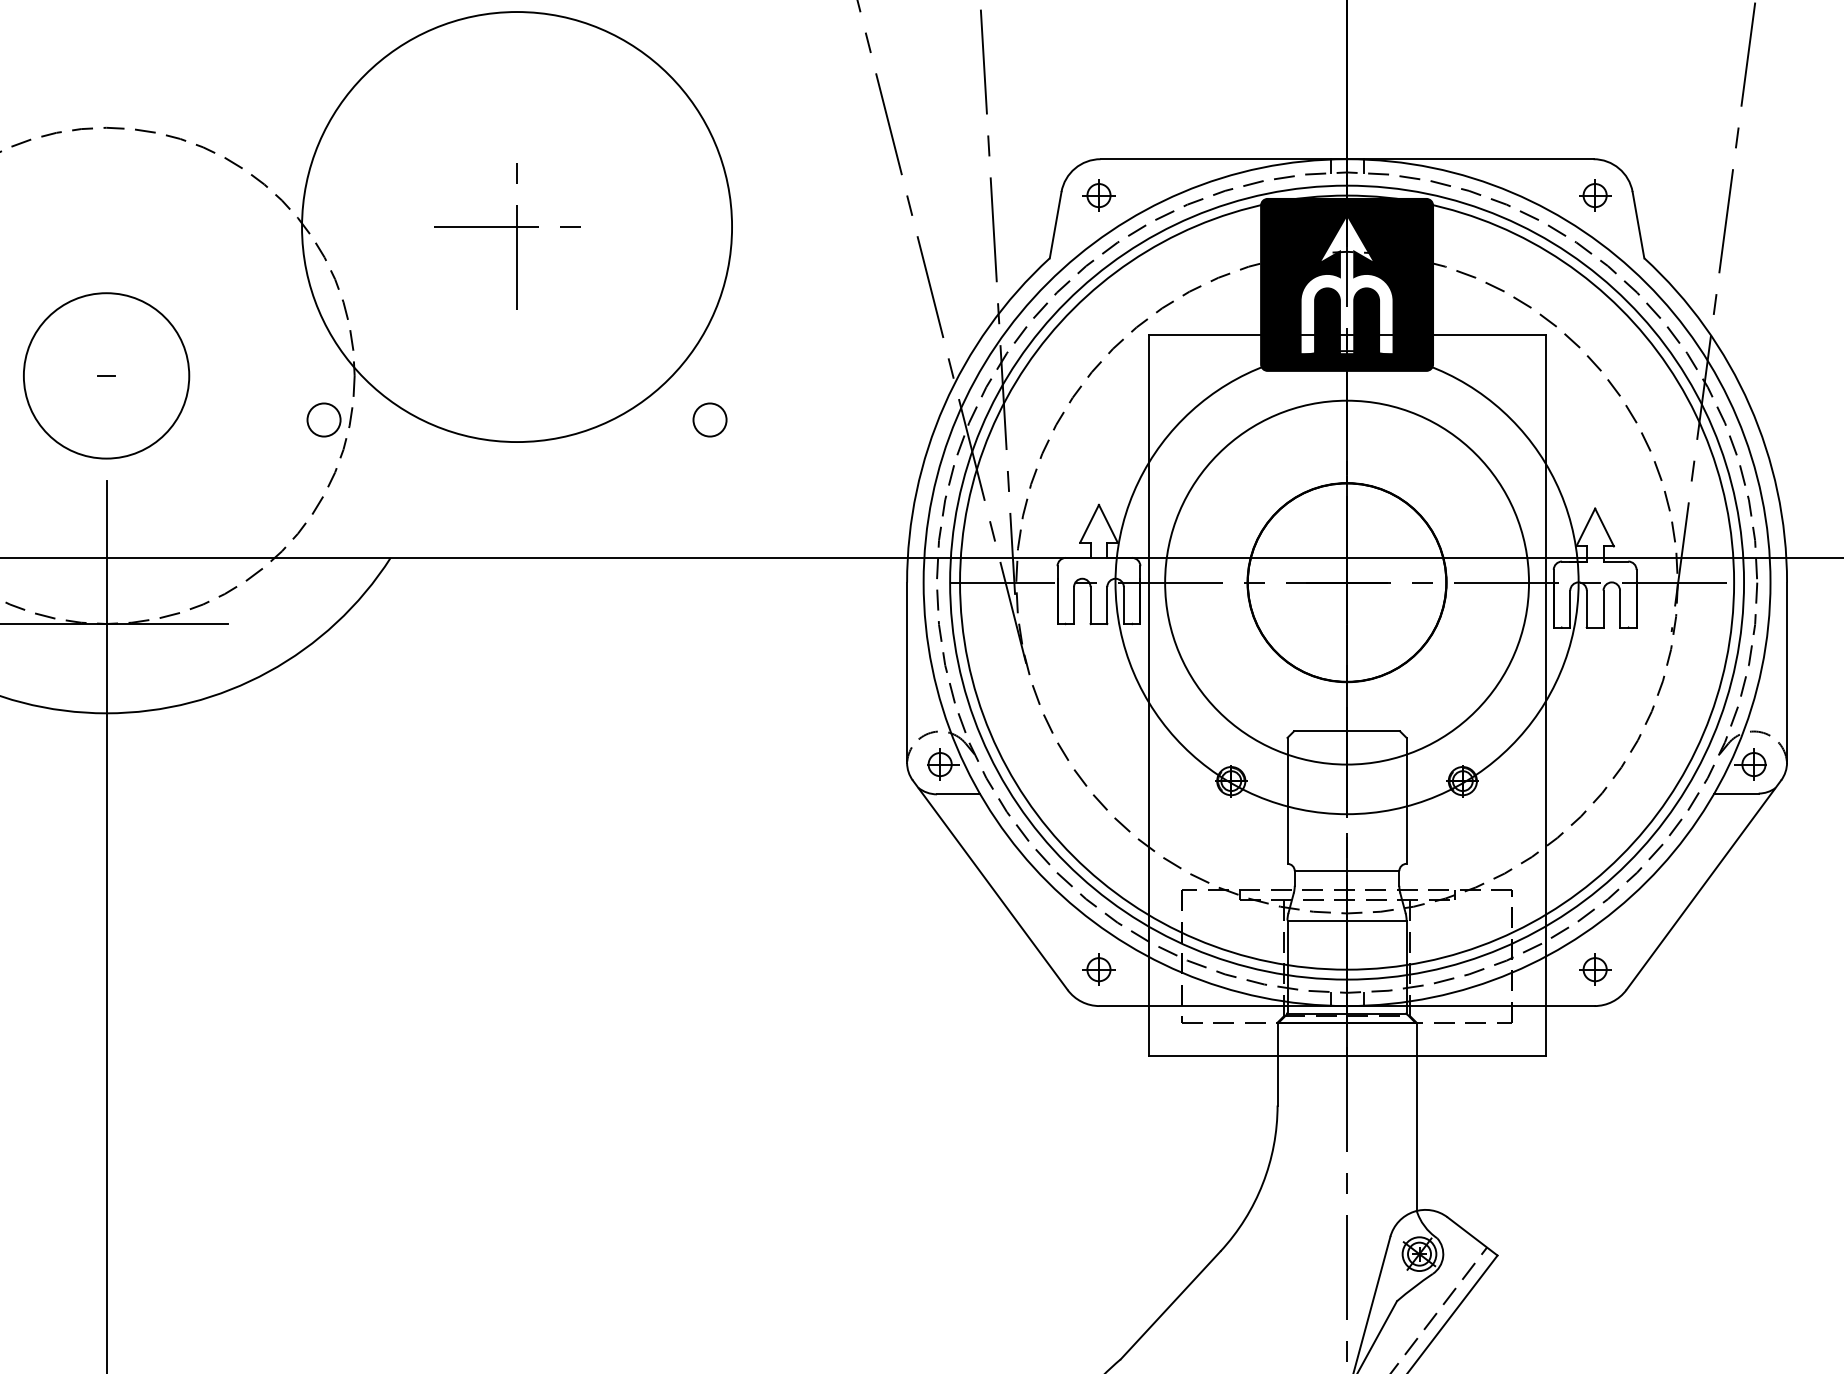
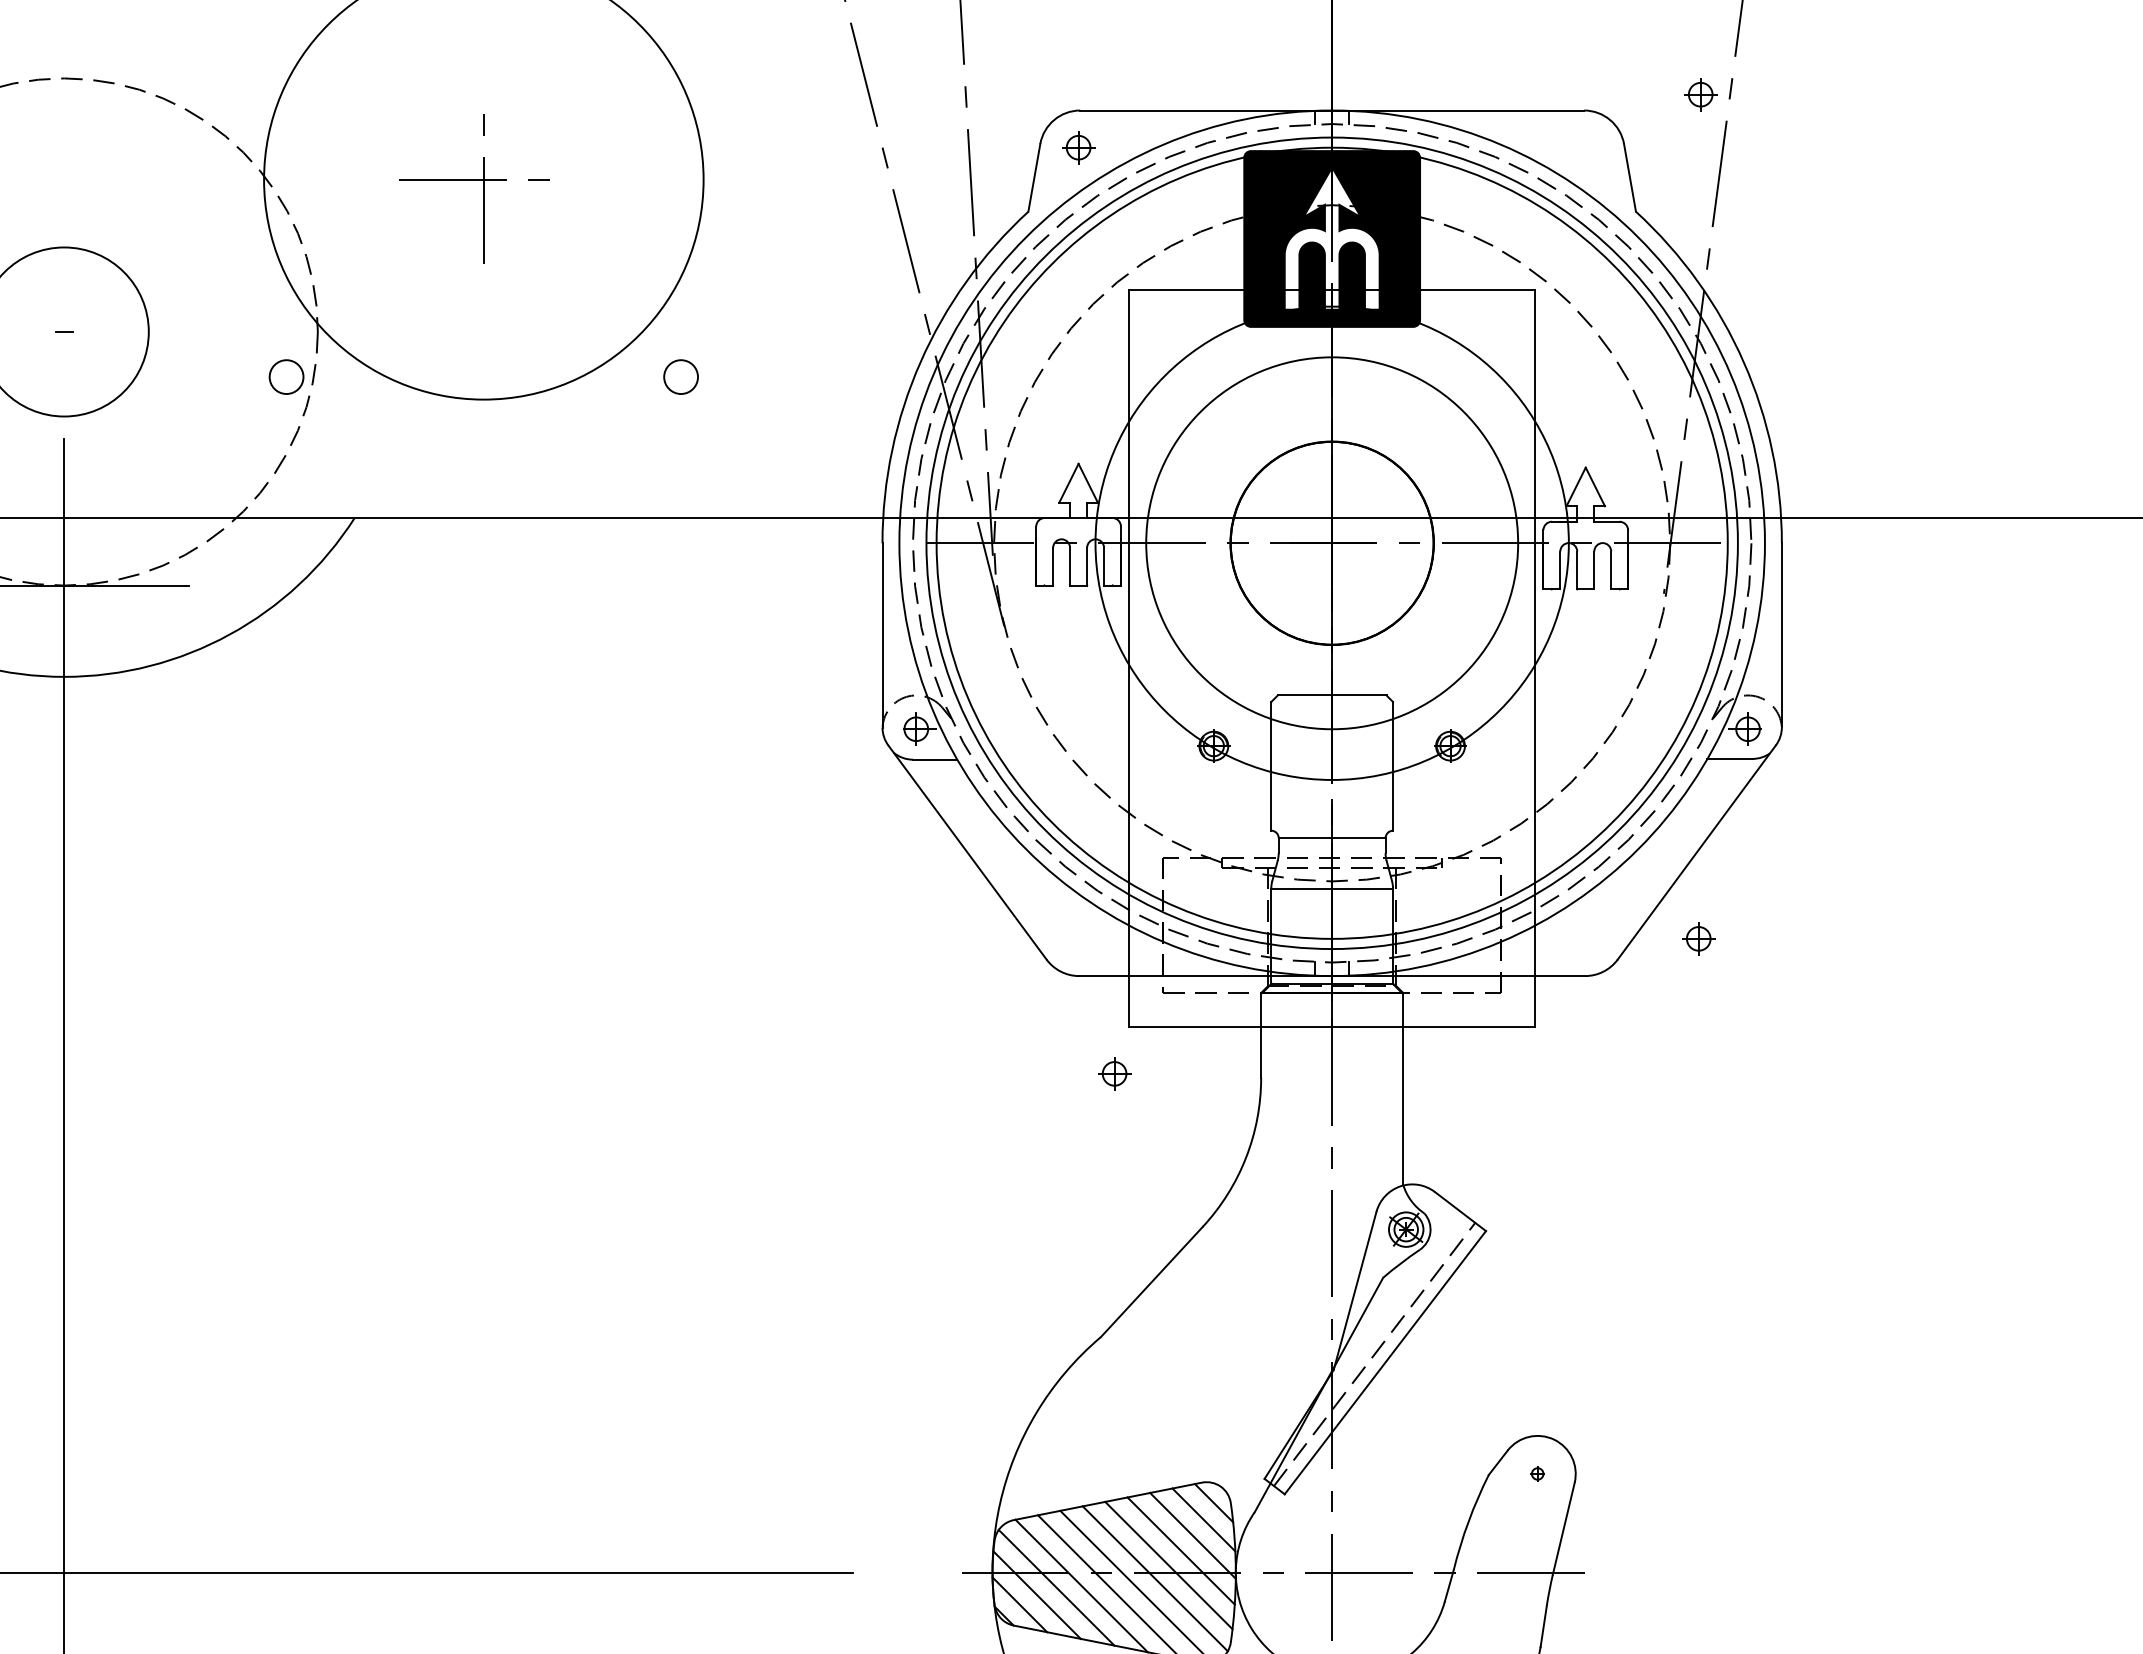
part: (1594, 195) -> (1700, 94), moved
part: (1098, 969) -> (1114, 1073), moved
part: (1594, 969) -> (1698, 938), moved

